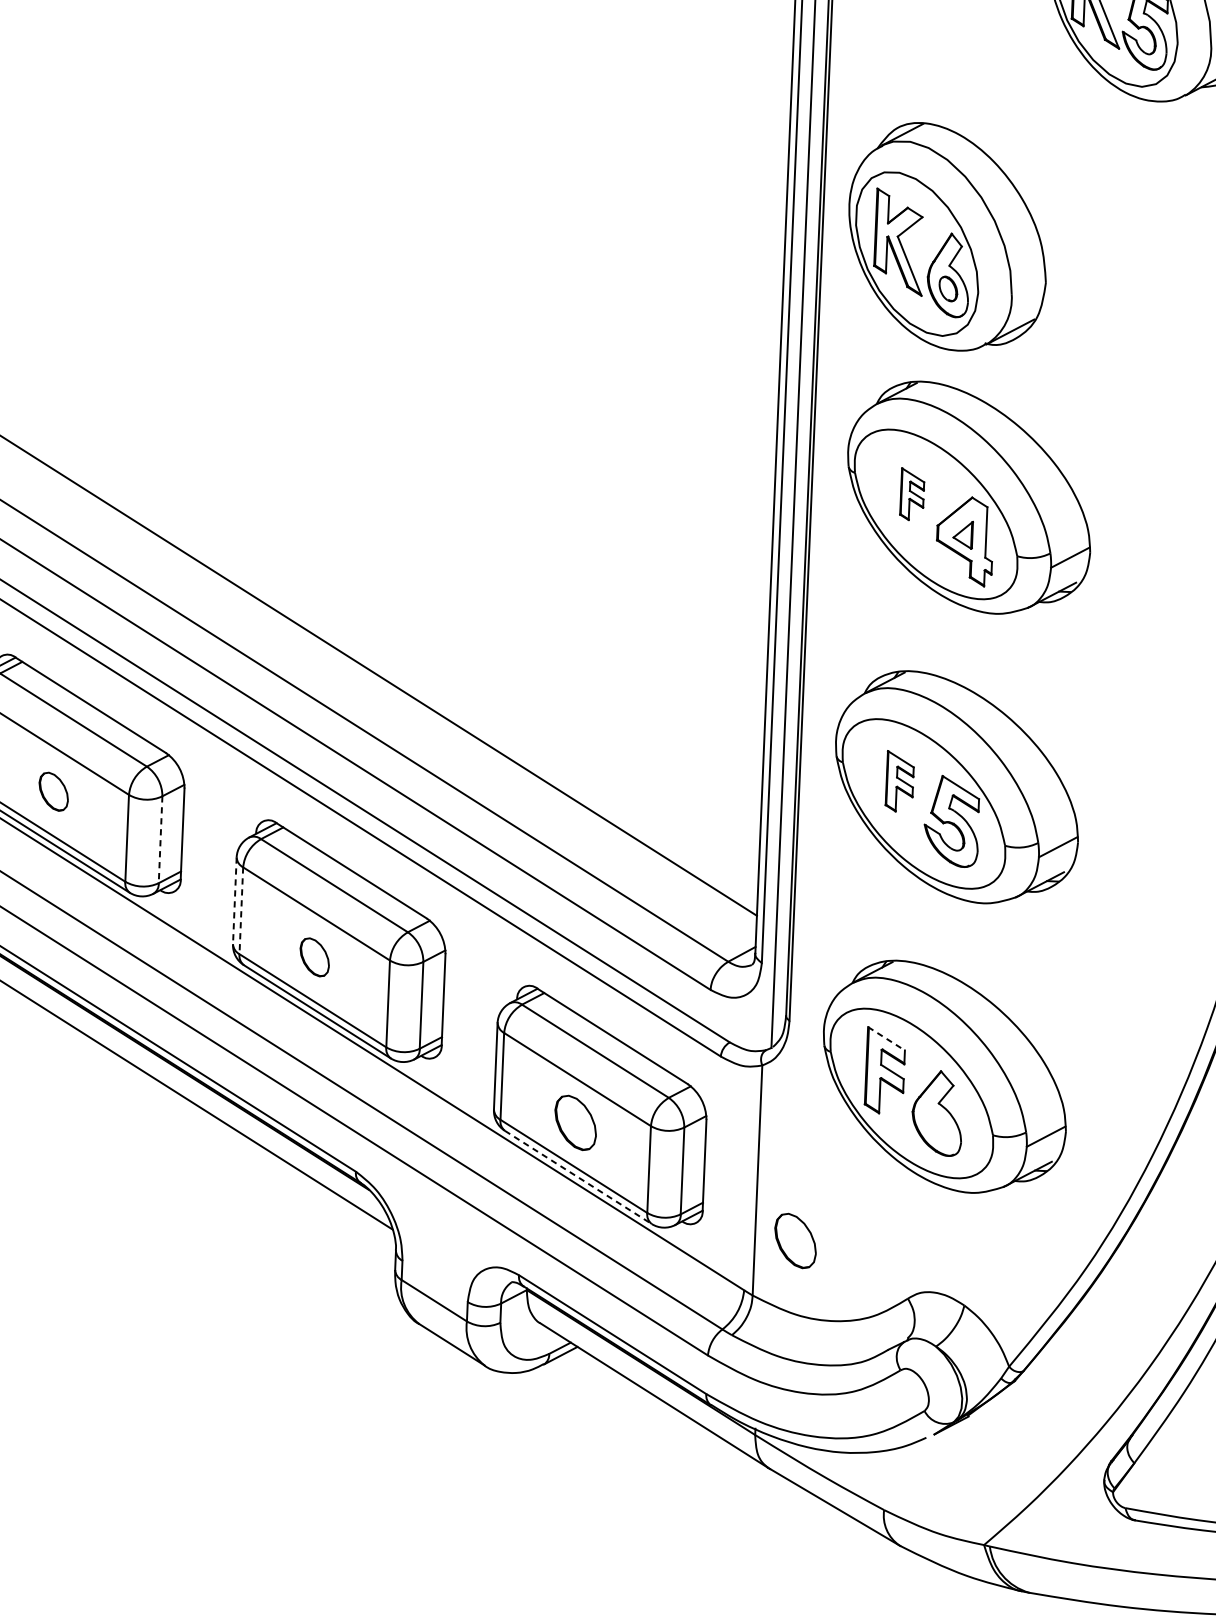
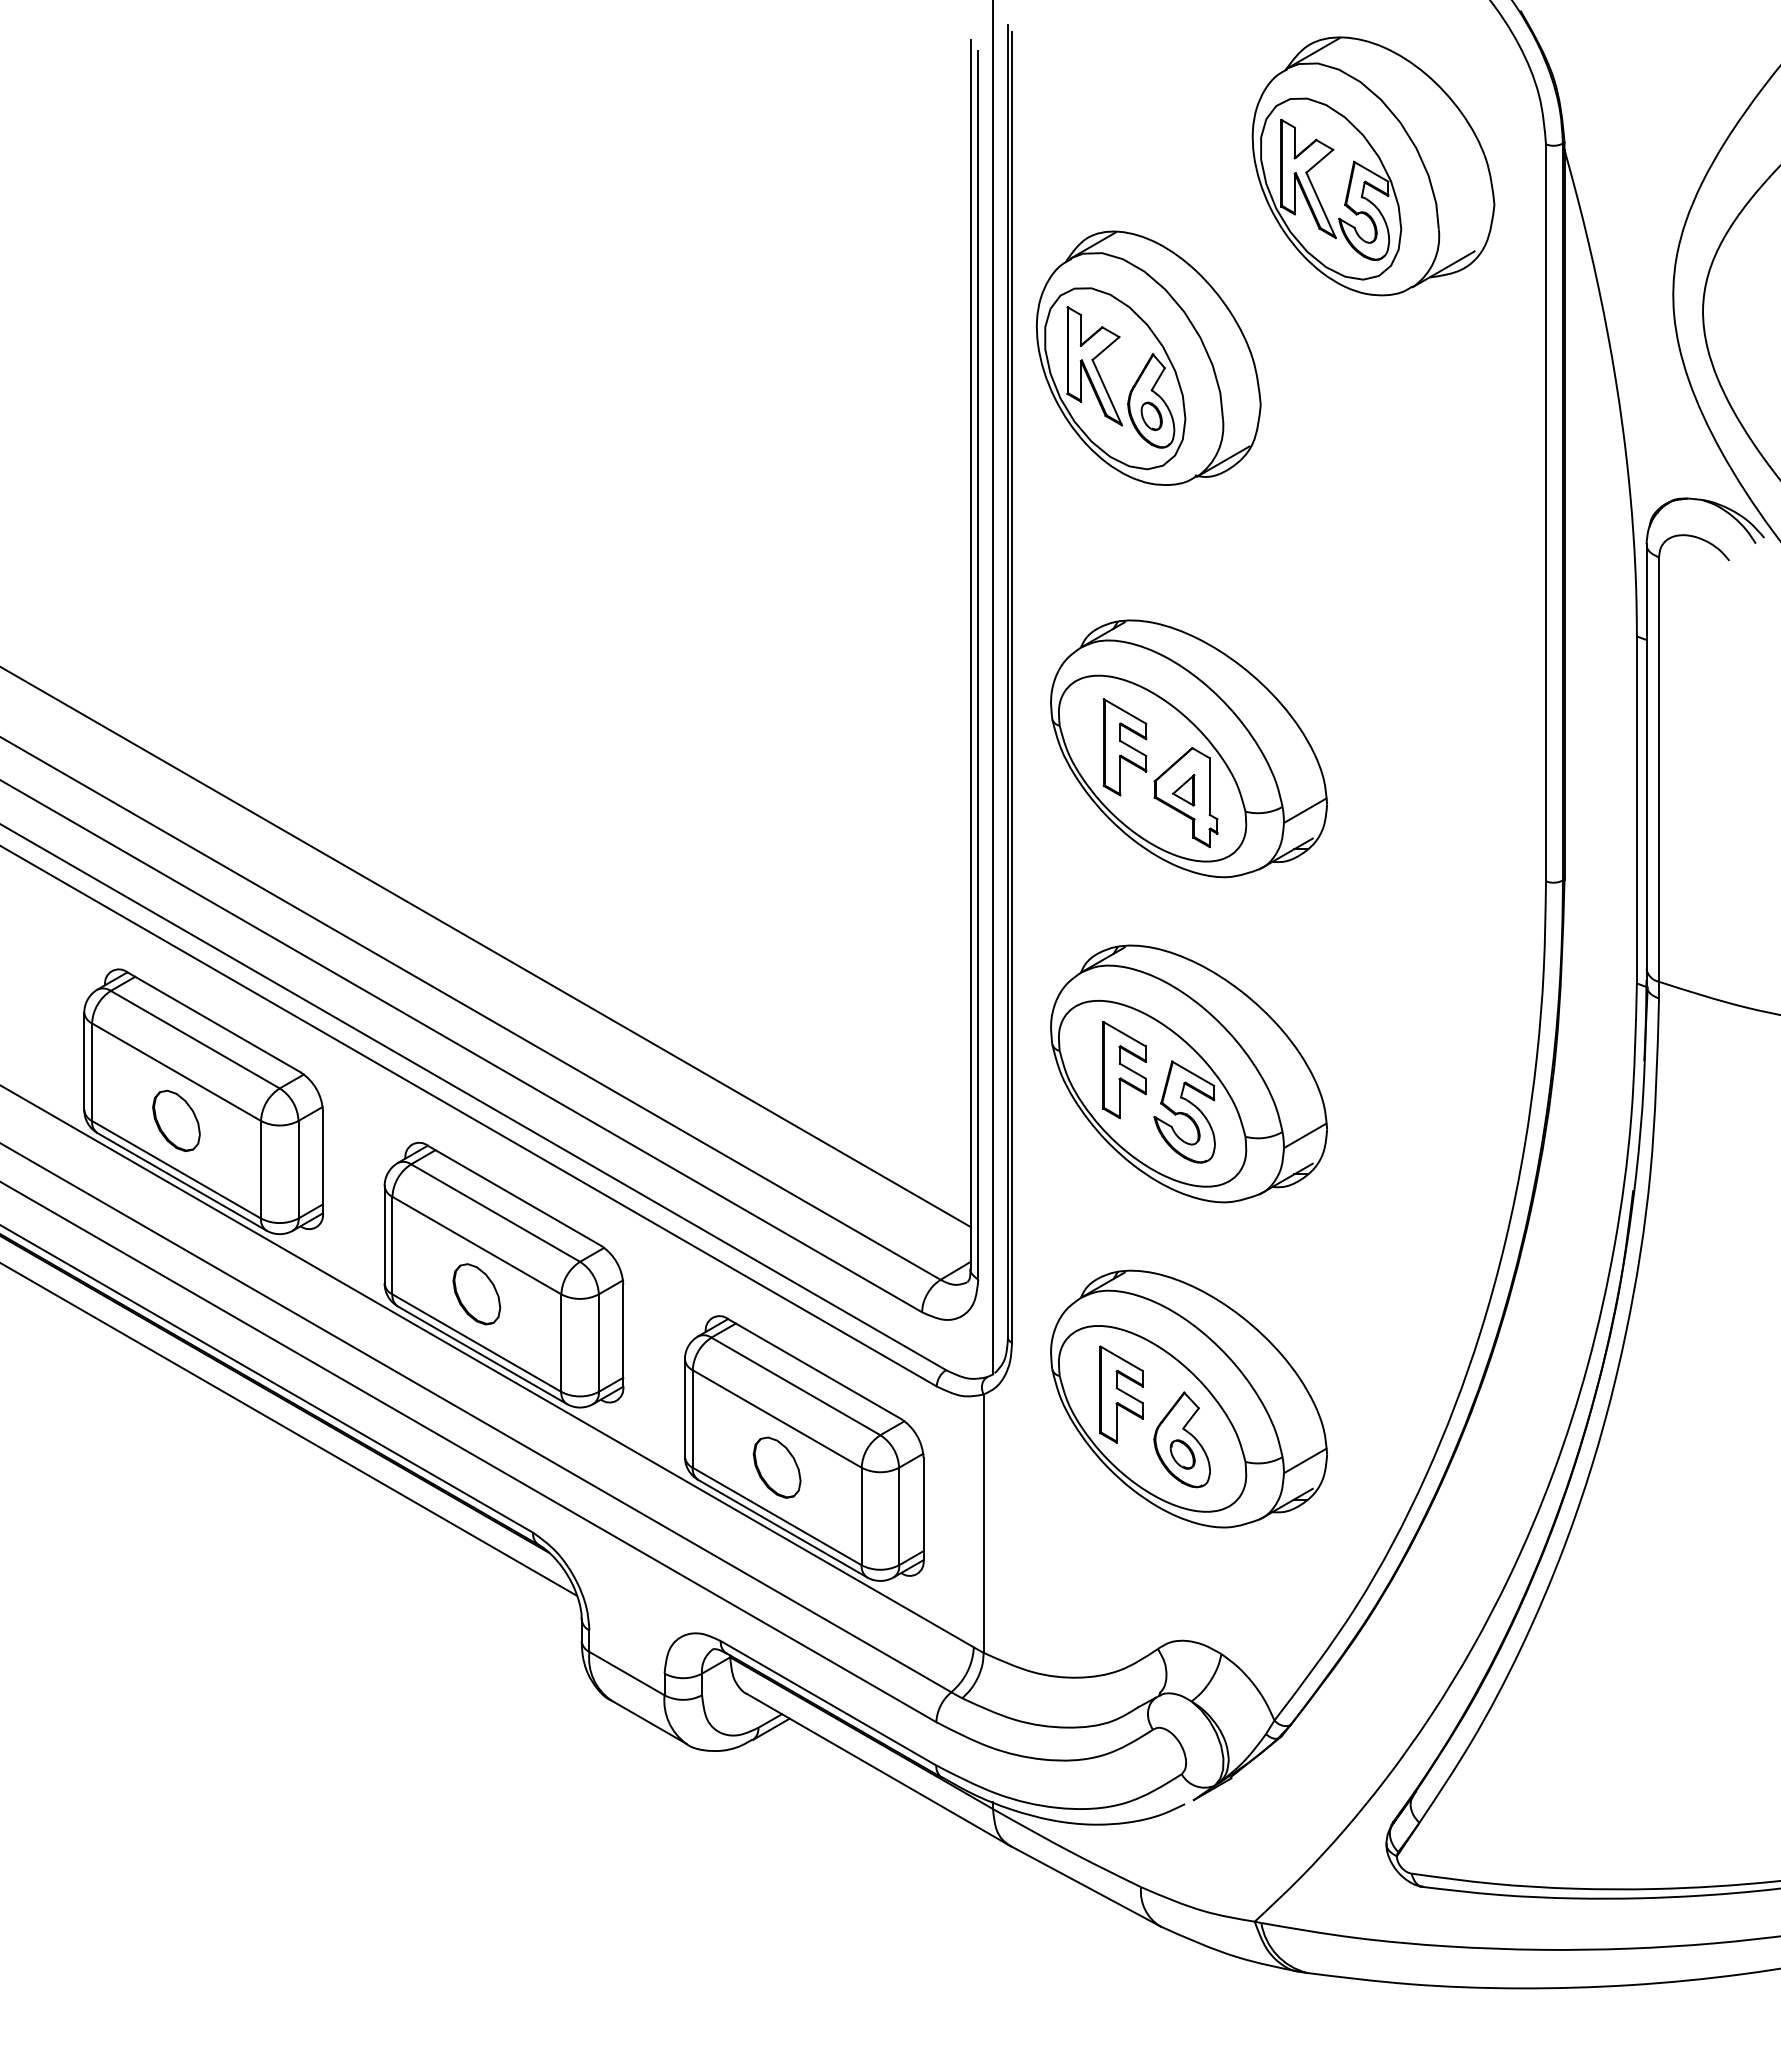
part: (947, 236) -> (1148, 357), moved
part: (911, 494) -> (1124, 747), size x1.67
part: (899, 781) -> (1124, 1069), size x1.43
part: (53, 791) -> (176, 1120), size x1.43
line: (160, 839) -> (298, 1169), dashed -> solid
line: (234, 900) -> (384, 1234), dashed -> solid
line: (241, 910) -> (392, 1245), dashed -> solid
part: (314, 957) -> (476, 1294), size x1.43
line: (887, 1039) -> (1122, 1359), dashed -> solid
part: (937, 1126) -> (1182, 1454), added
line: (578, 1177) -> (782, 1528), dashed -> solid
part: (794, 1240) -> (1028, 1589), removed

